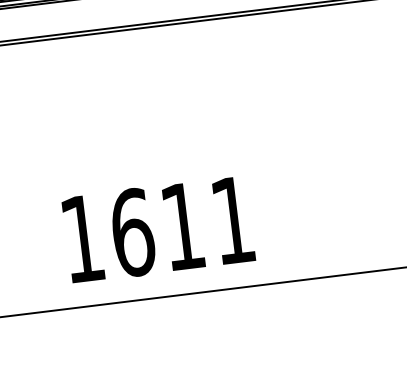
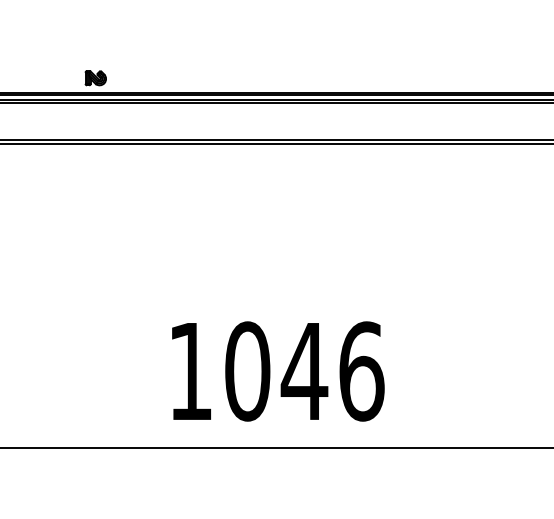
text: (182, 226) -> (304, 371), 1611 -> 1046

